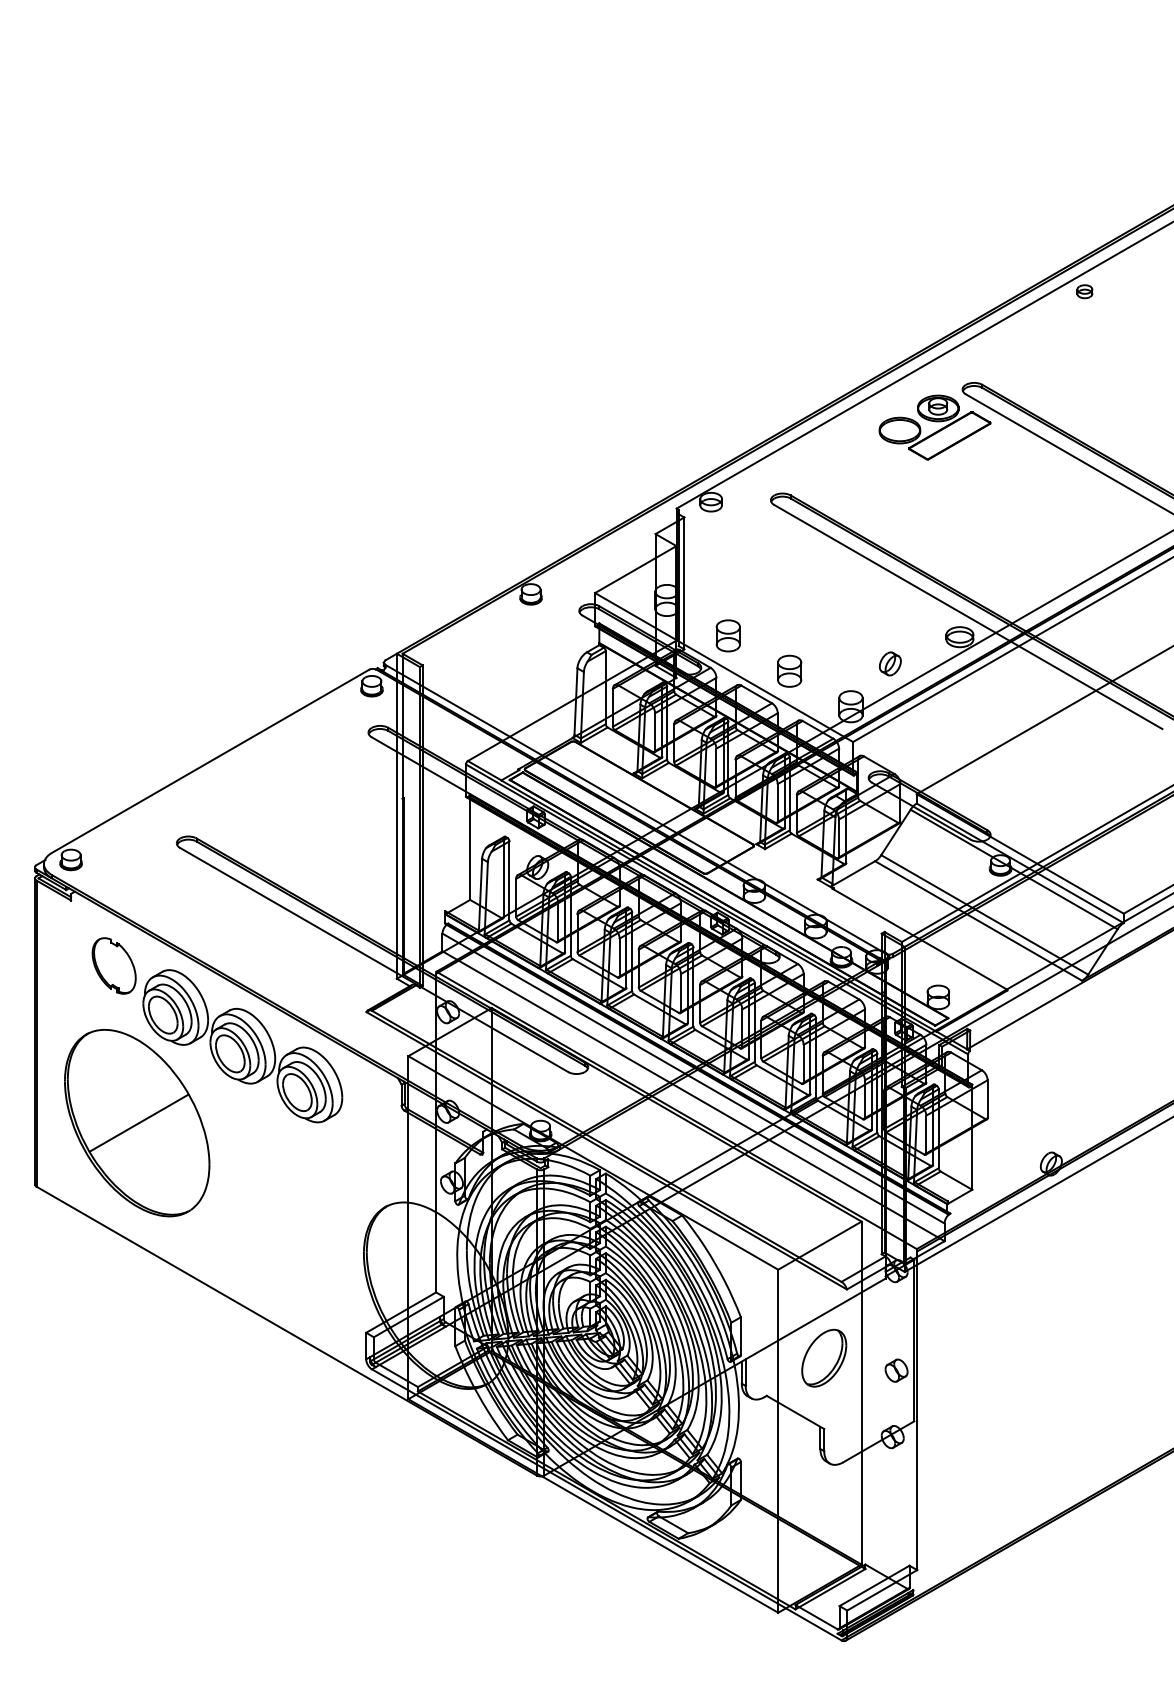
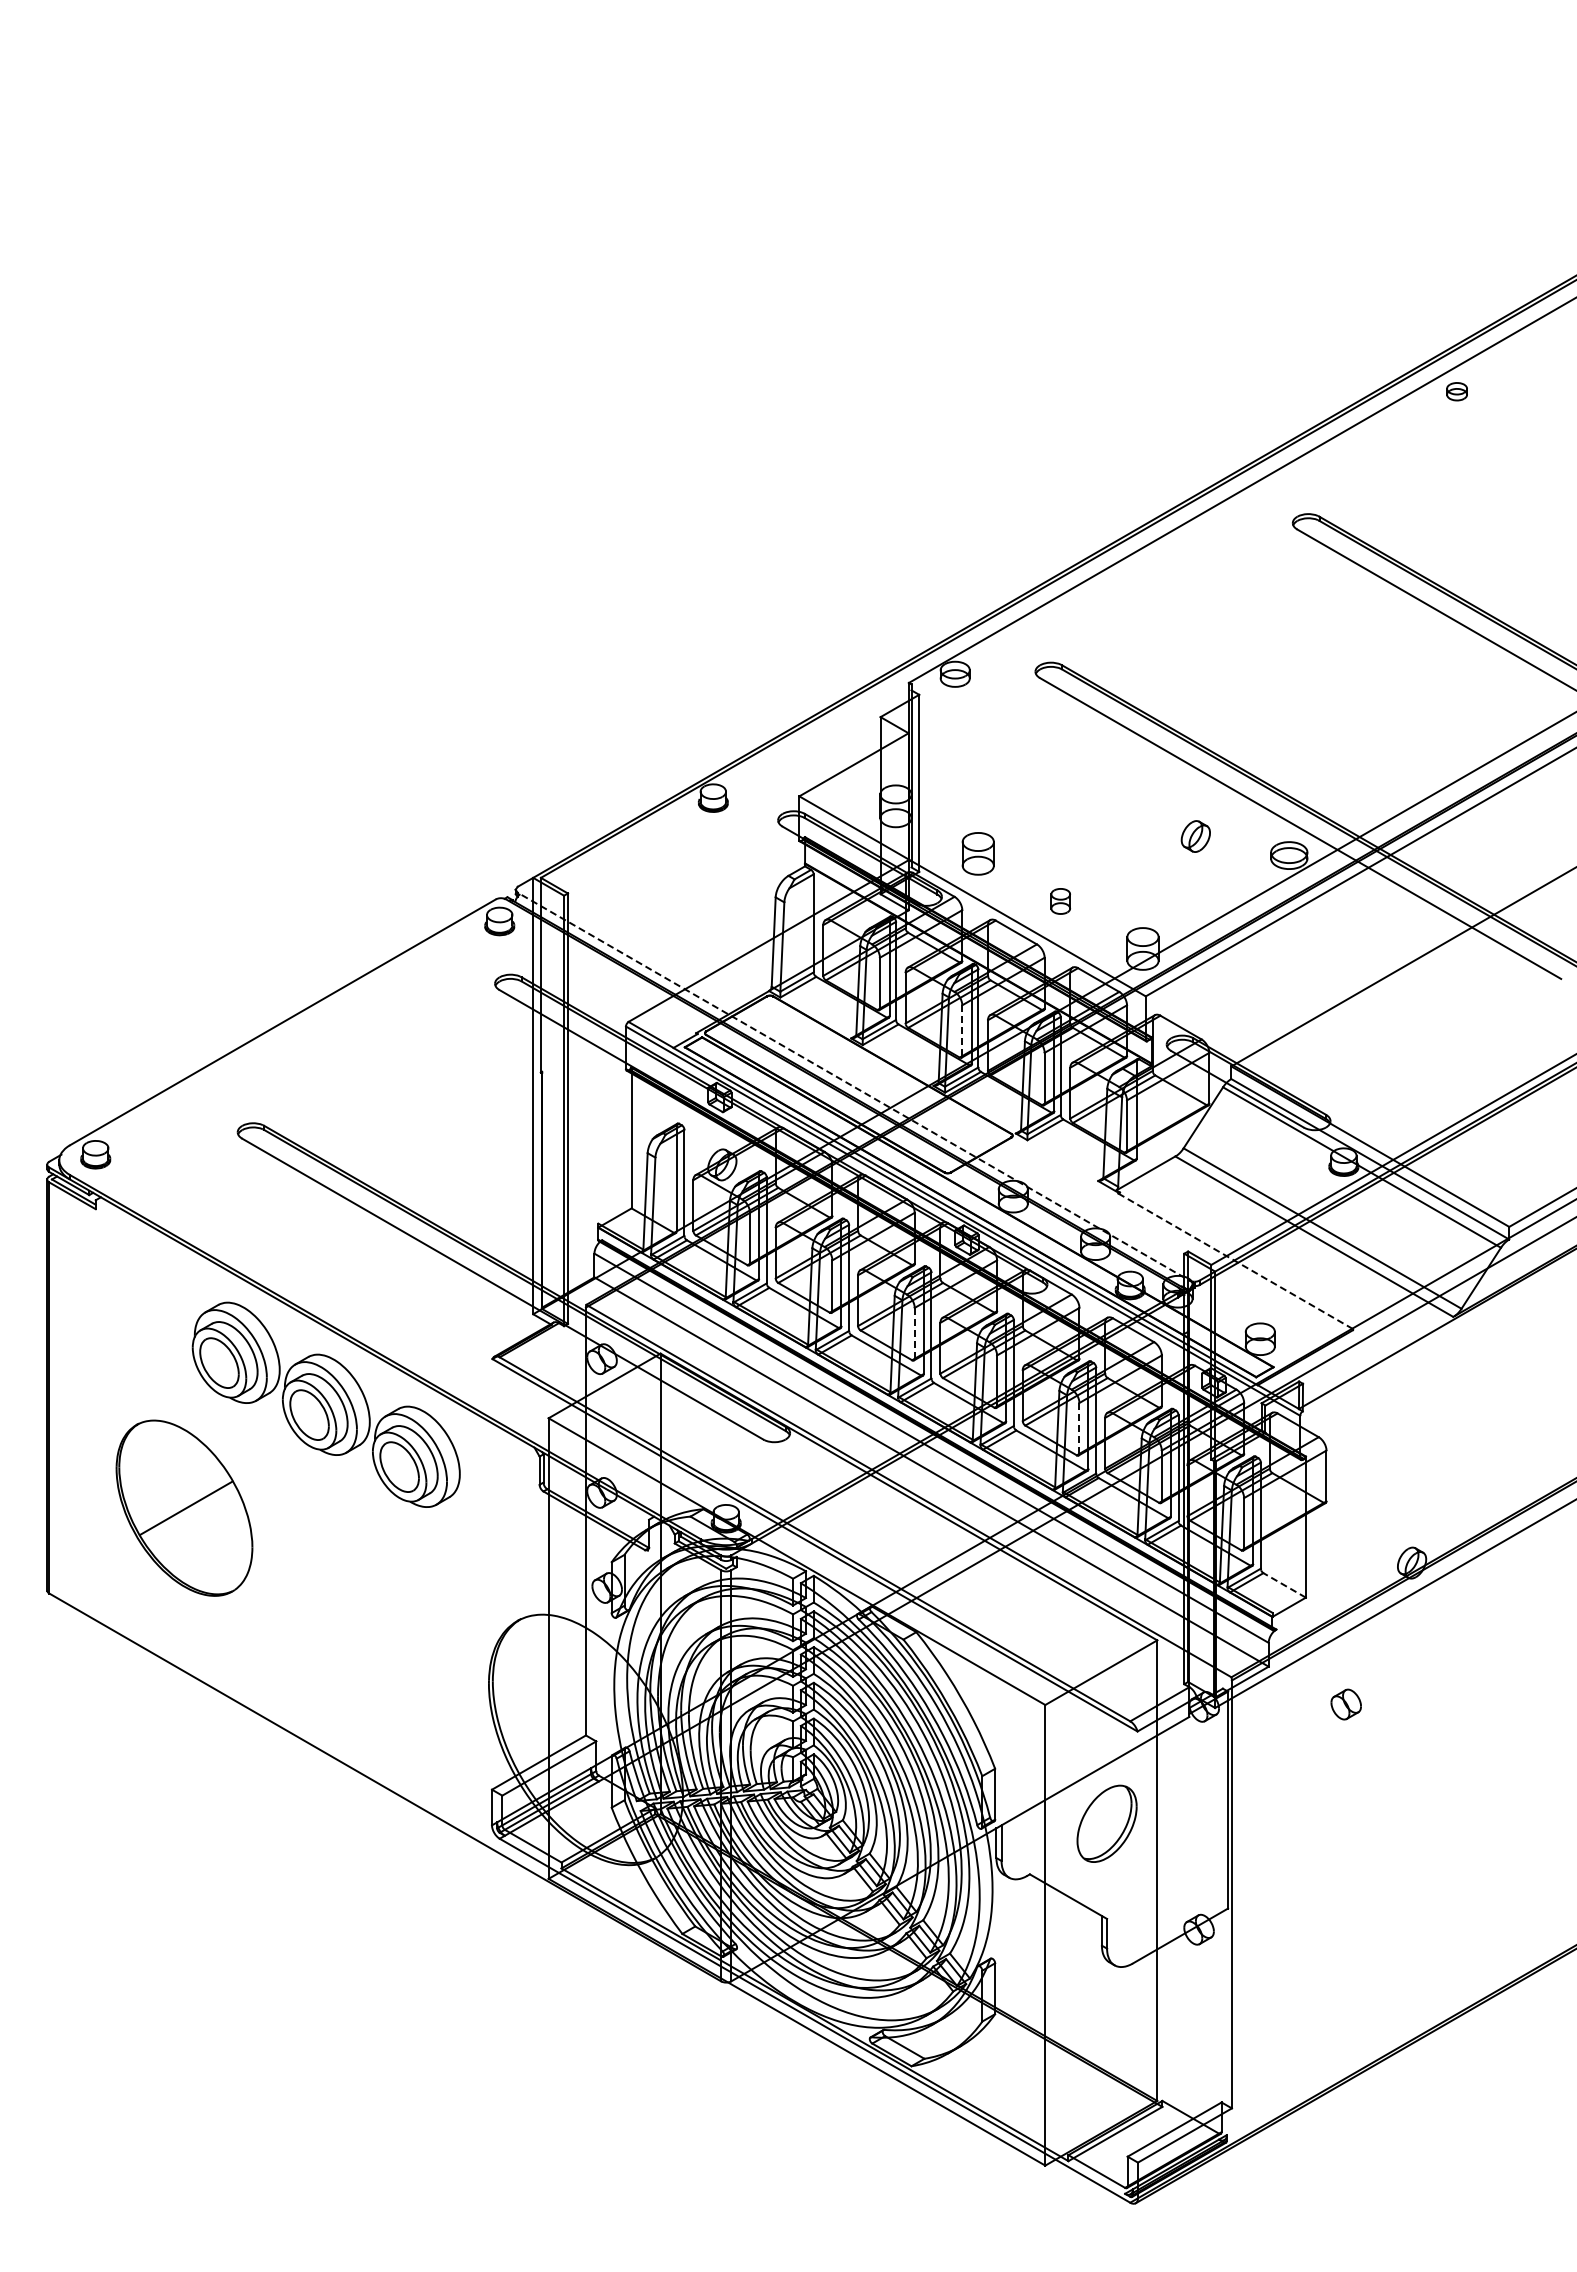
part: (936, 431) -> (1257, 579), removed
part: (890, 663) -> (1195, 836), moved
part: (789, 671) -> (1060, 901), size x0.6
line: (716, 767) -> (962, 1030), solid -> dashed
line: (637, 810) -> (856, 1088), solid -> dashed
line: (919, 939) -> (1235, 1261), solid -> dashed
part: (114, 965) -> (153, 1296), removed
line: (680, 992) -> (914, 1332), solid -> dashed
line: (803, 1063) -> (1079, 1427), solid -> dashed
part: (137, 1123) -> (184, 1508), size x0.7
line: (956, 1180) -> (1284, 1585), solid -> dashed
part: (896, 1370) -> (1345, 1704), moved

